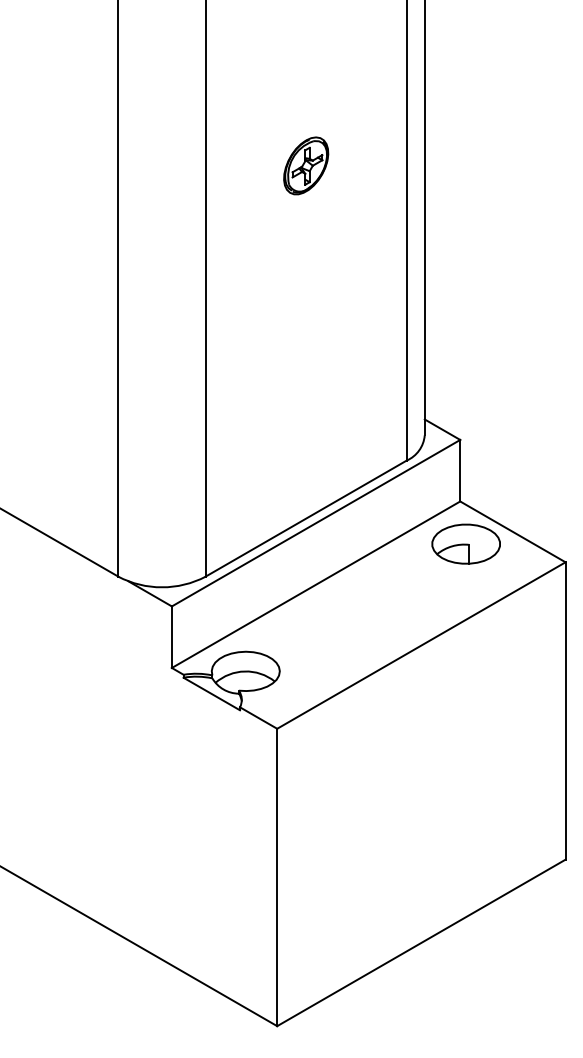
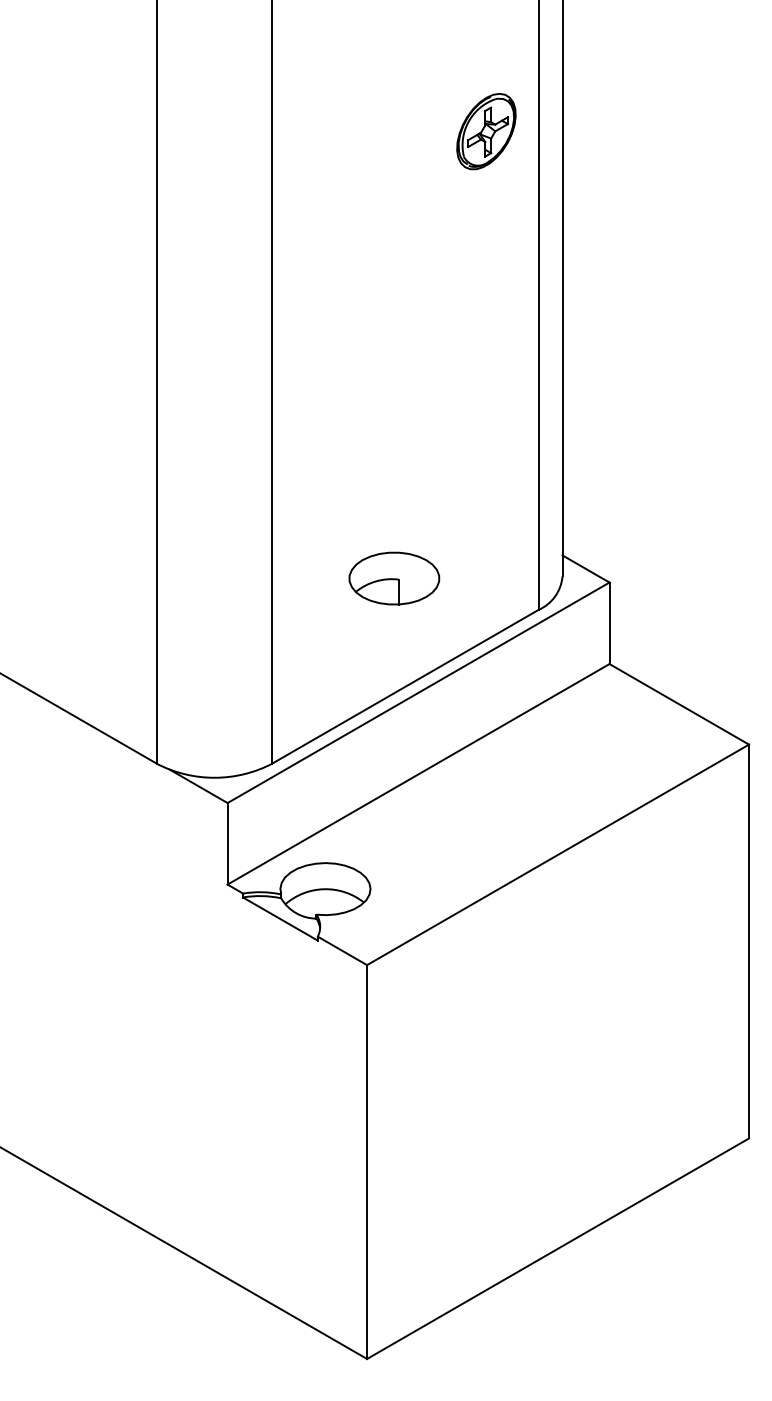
part: (306, 165) -> (486, 131), moved
part: (466, 544) -> (394, 578), moved

